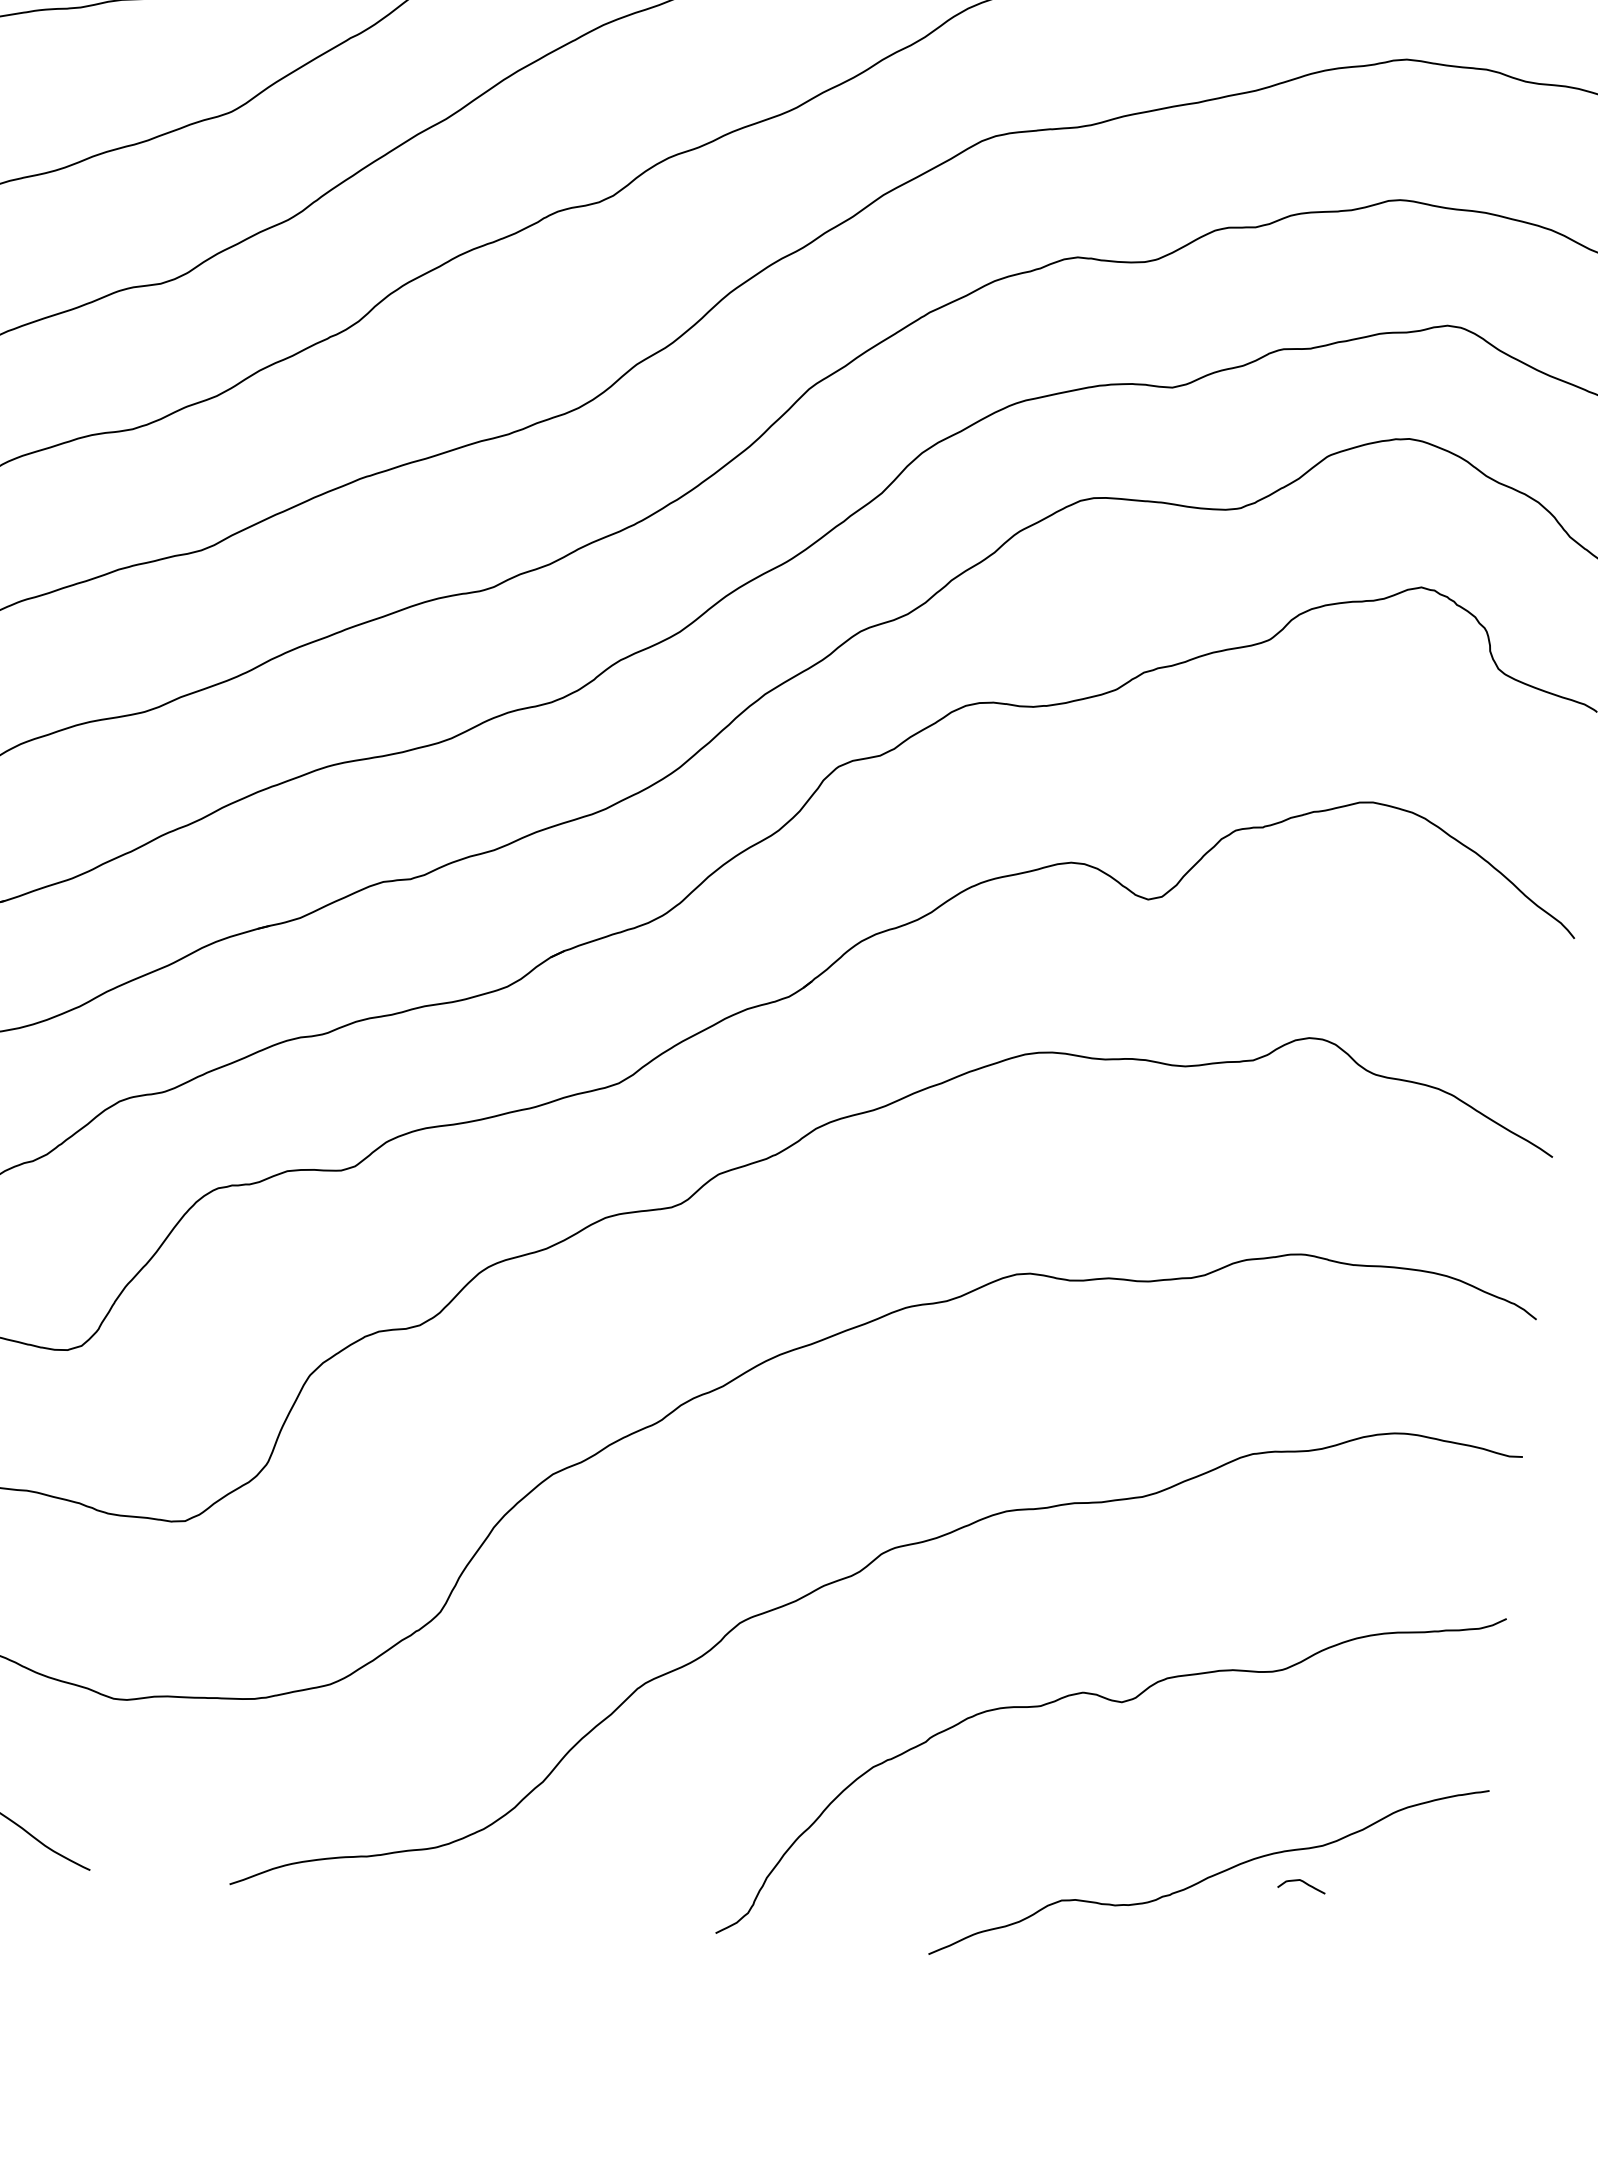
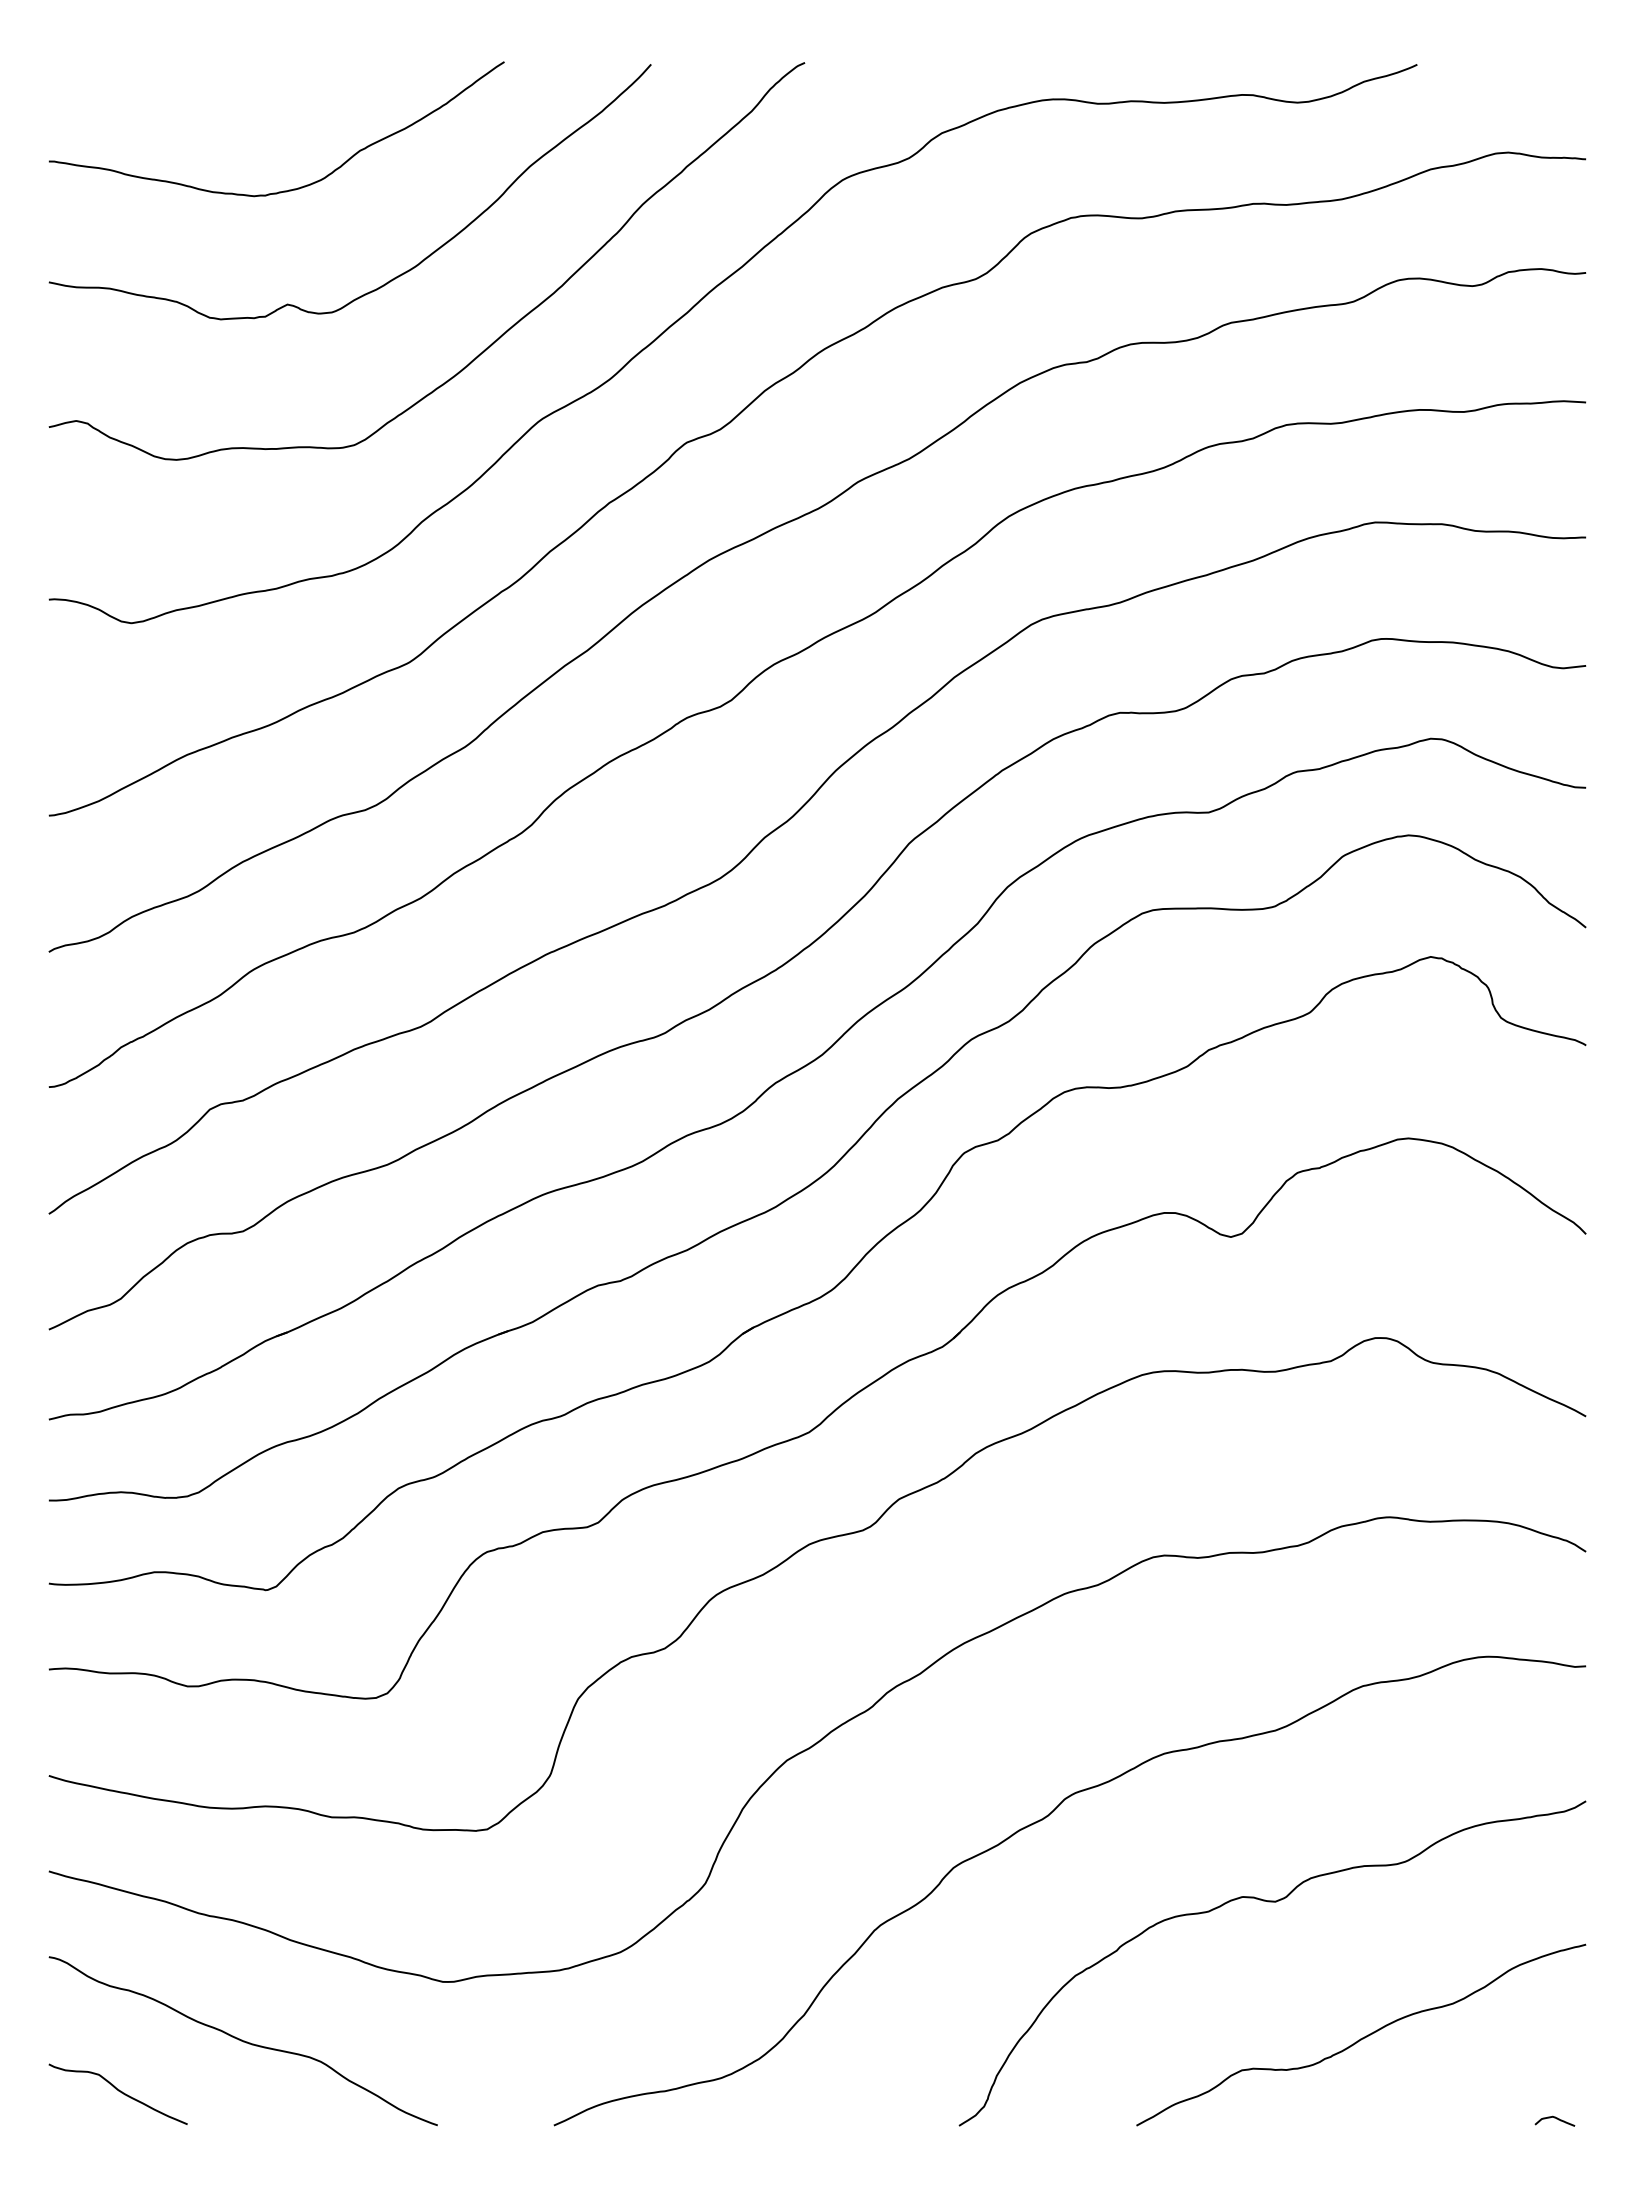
curve: (1301, 1882) -> (1554, 2118), moved

